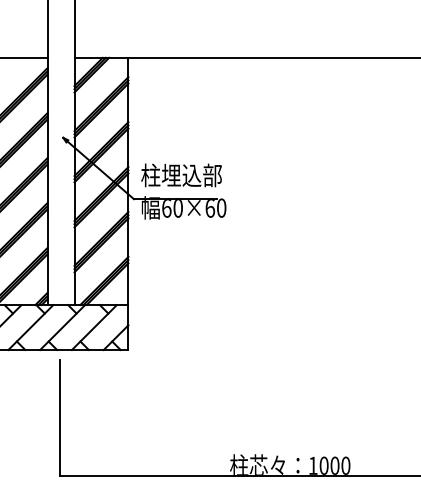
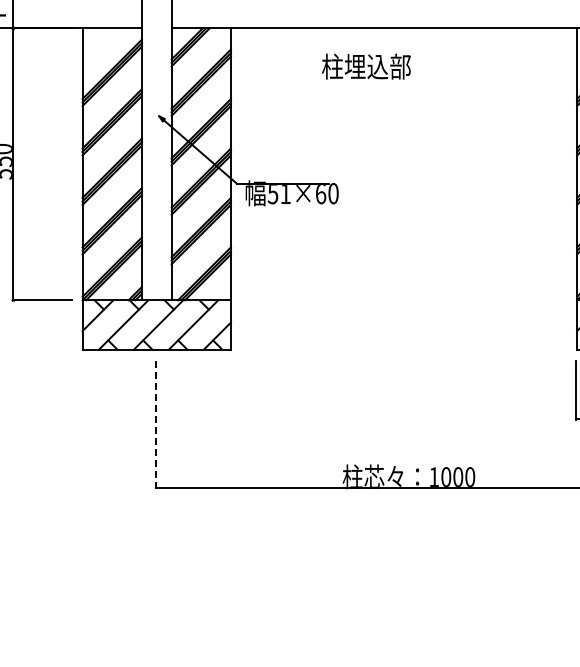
text: (181, 175) -> (366, 66), moved
text: (171, 208) -> (278, 194), 60×60 -> 51×60
line: (59, 417) -> (155, 424), solid -> dashed

